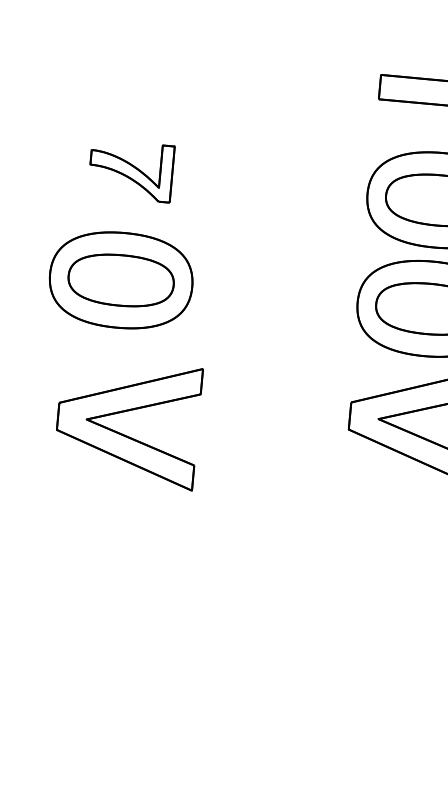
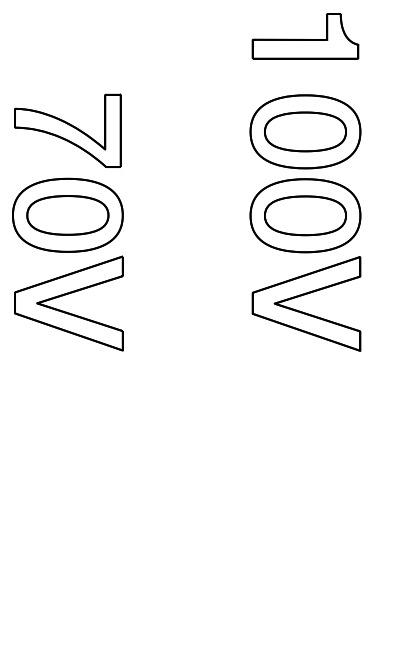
part: (130, 170) -> (67, 130), size x1.67
part: (123, 433) -> (66, 311), moved

